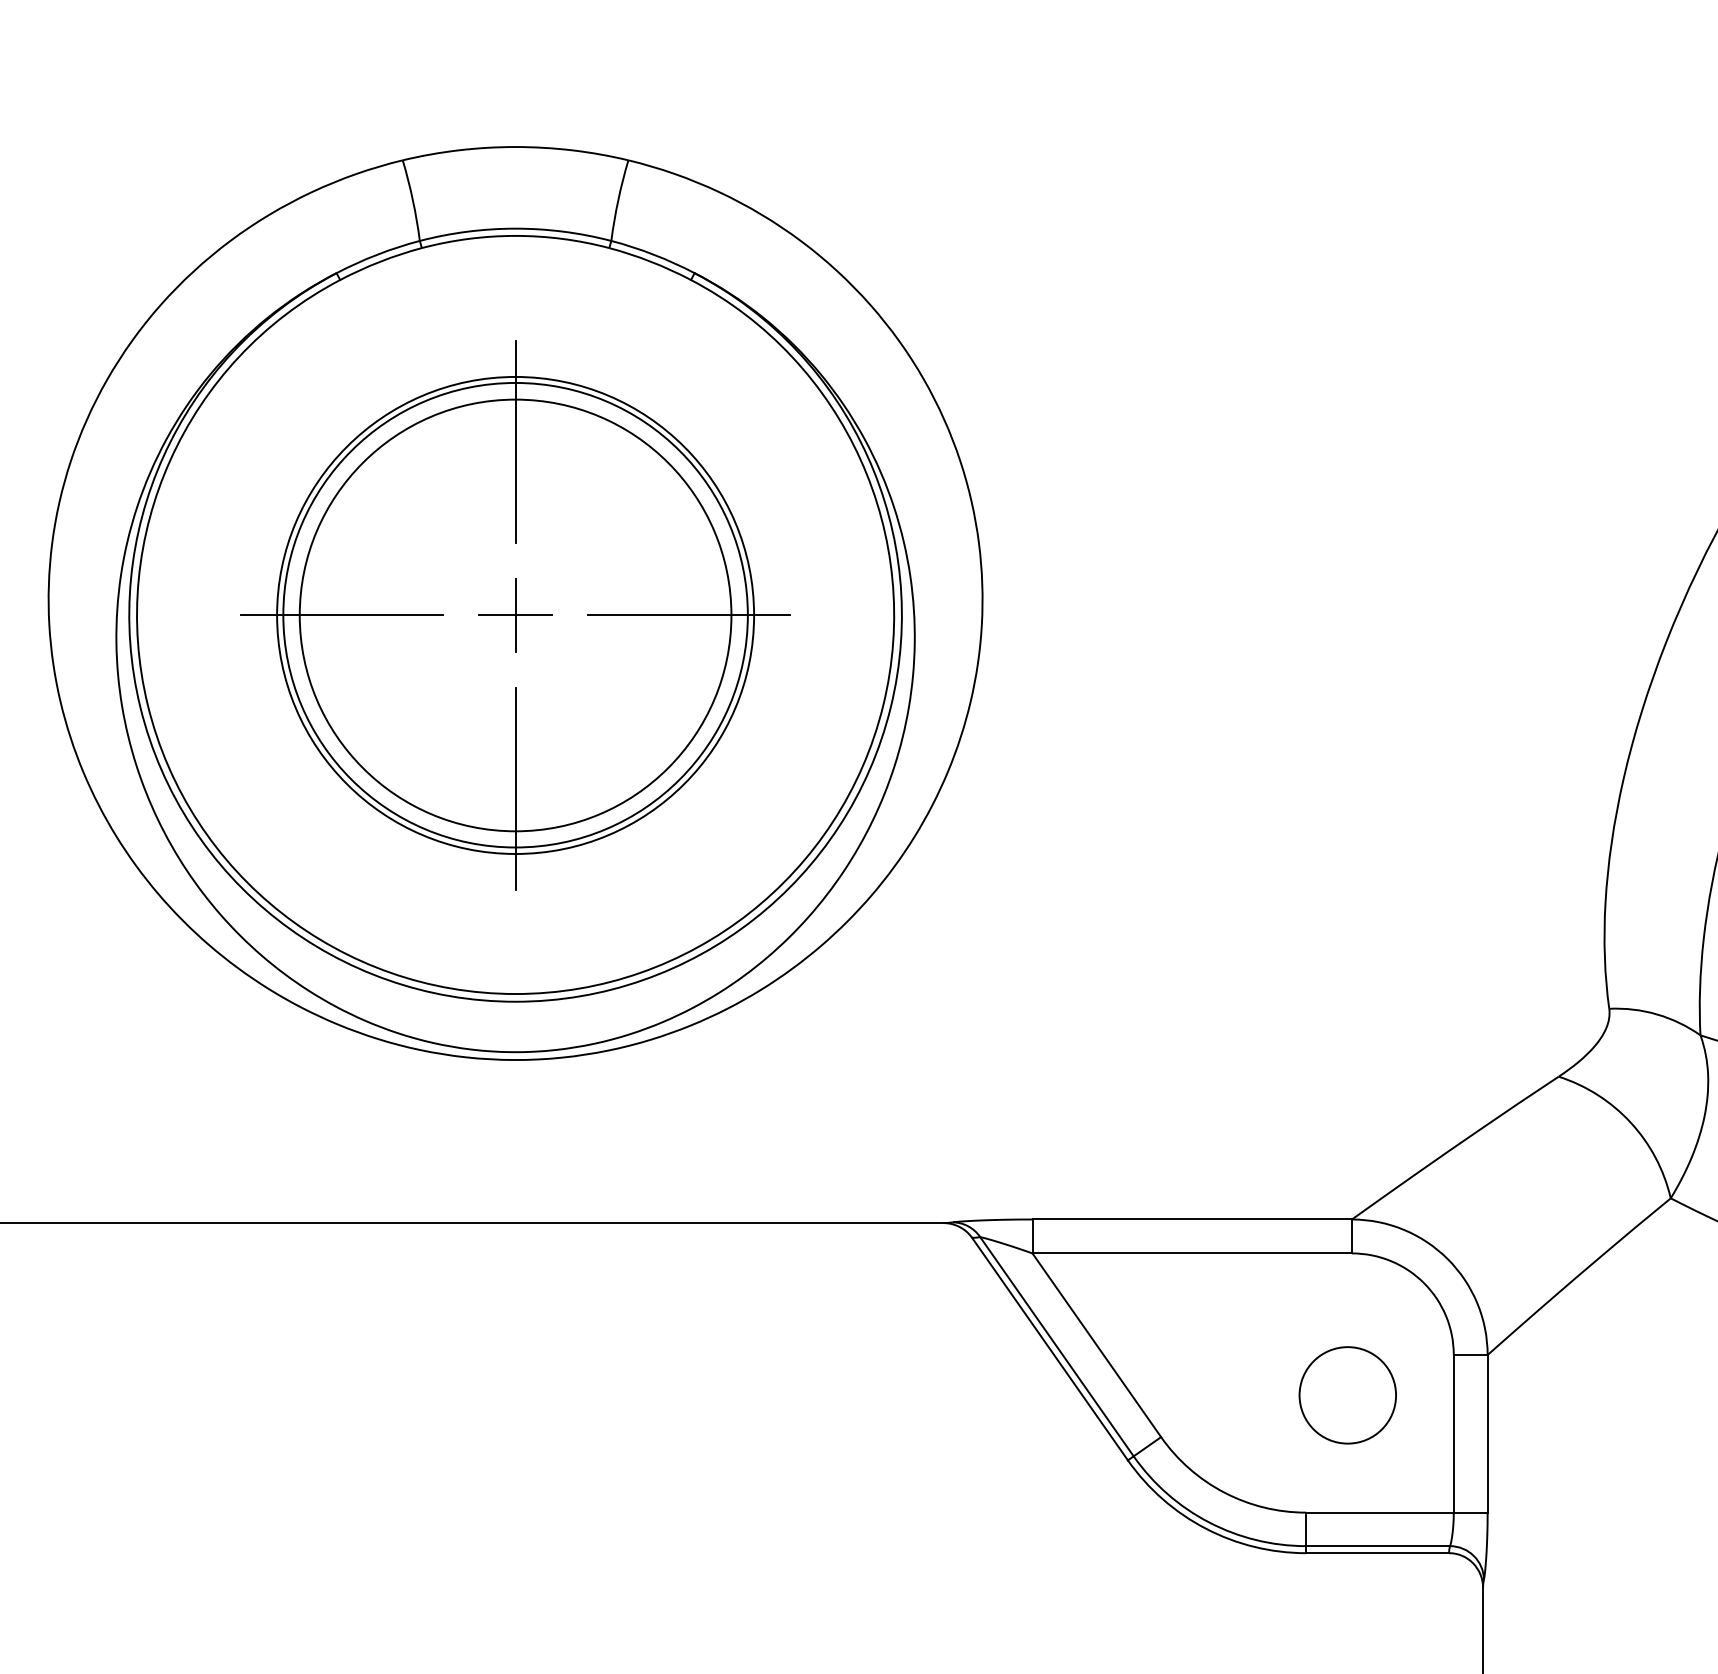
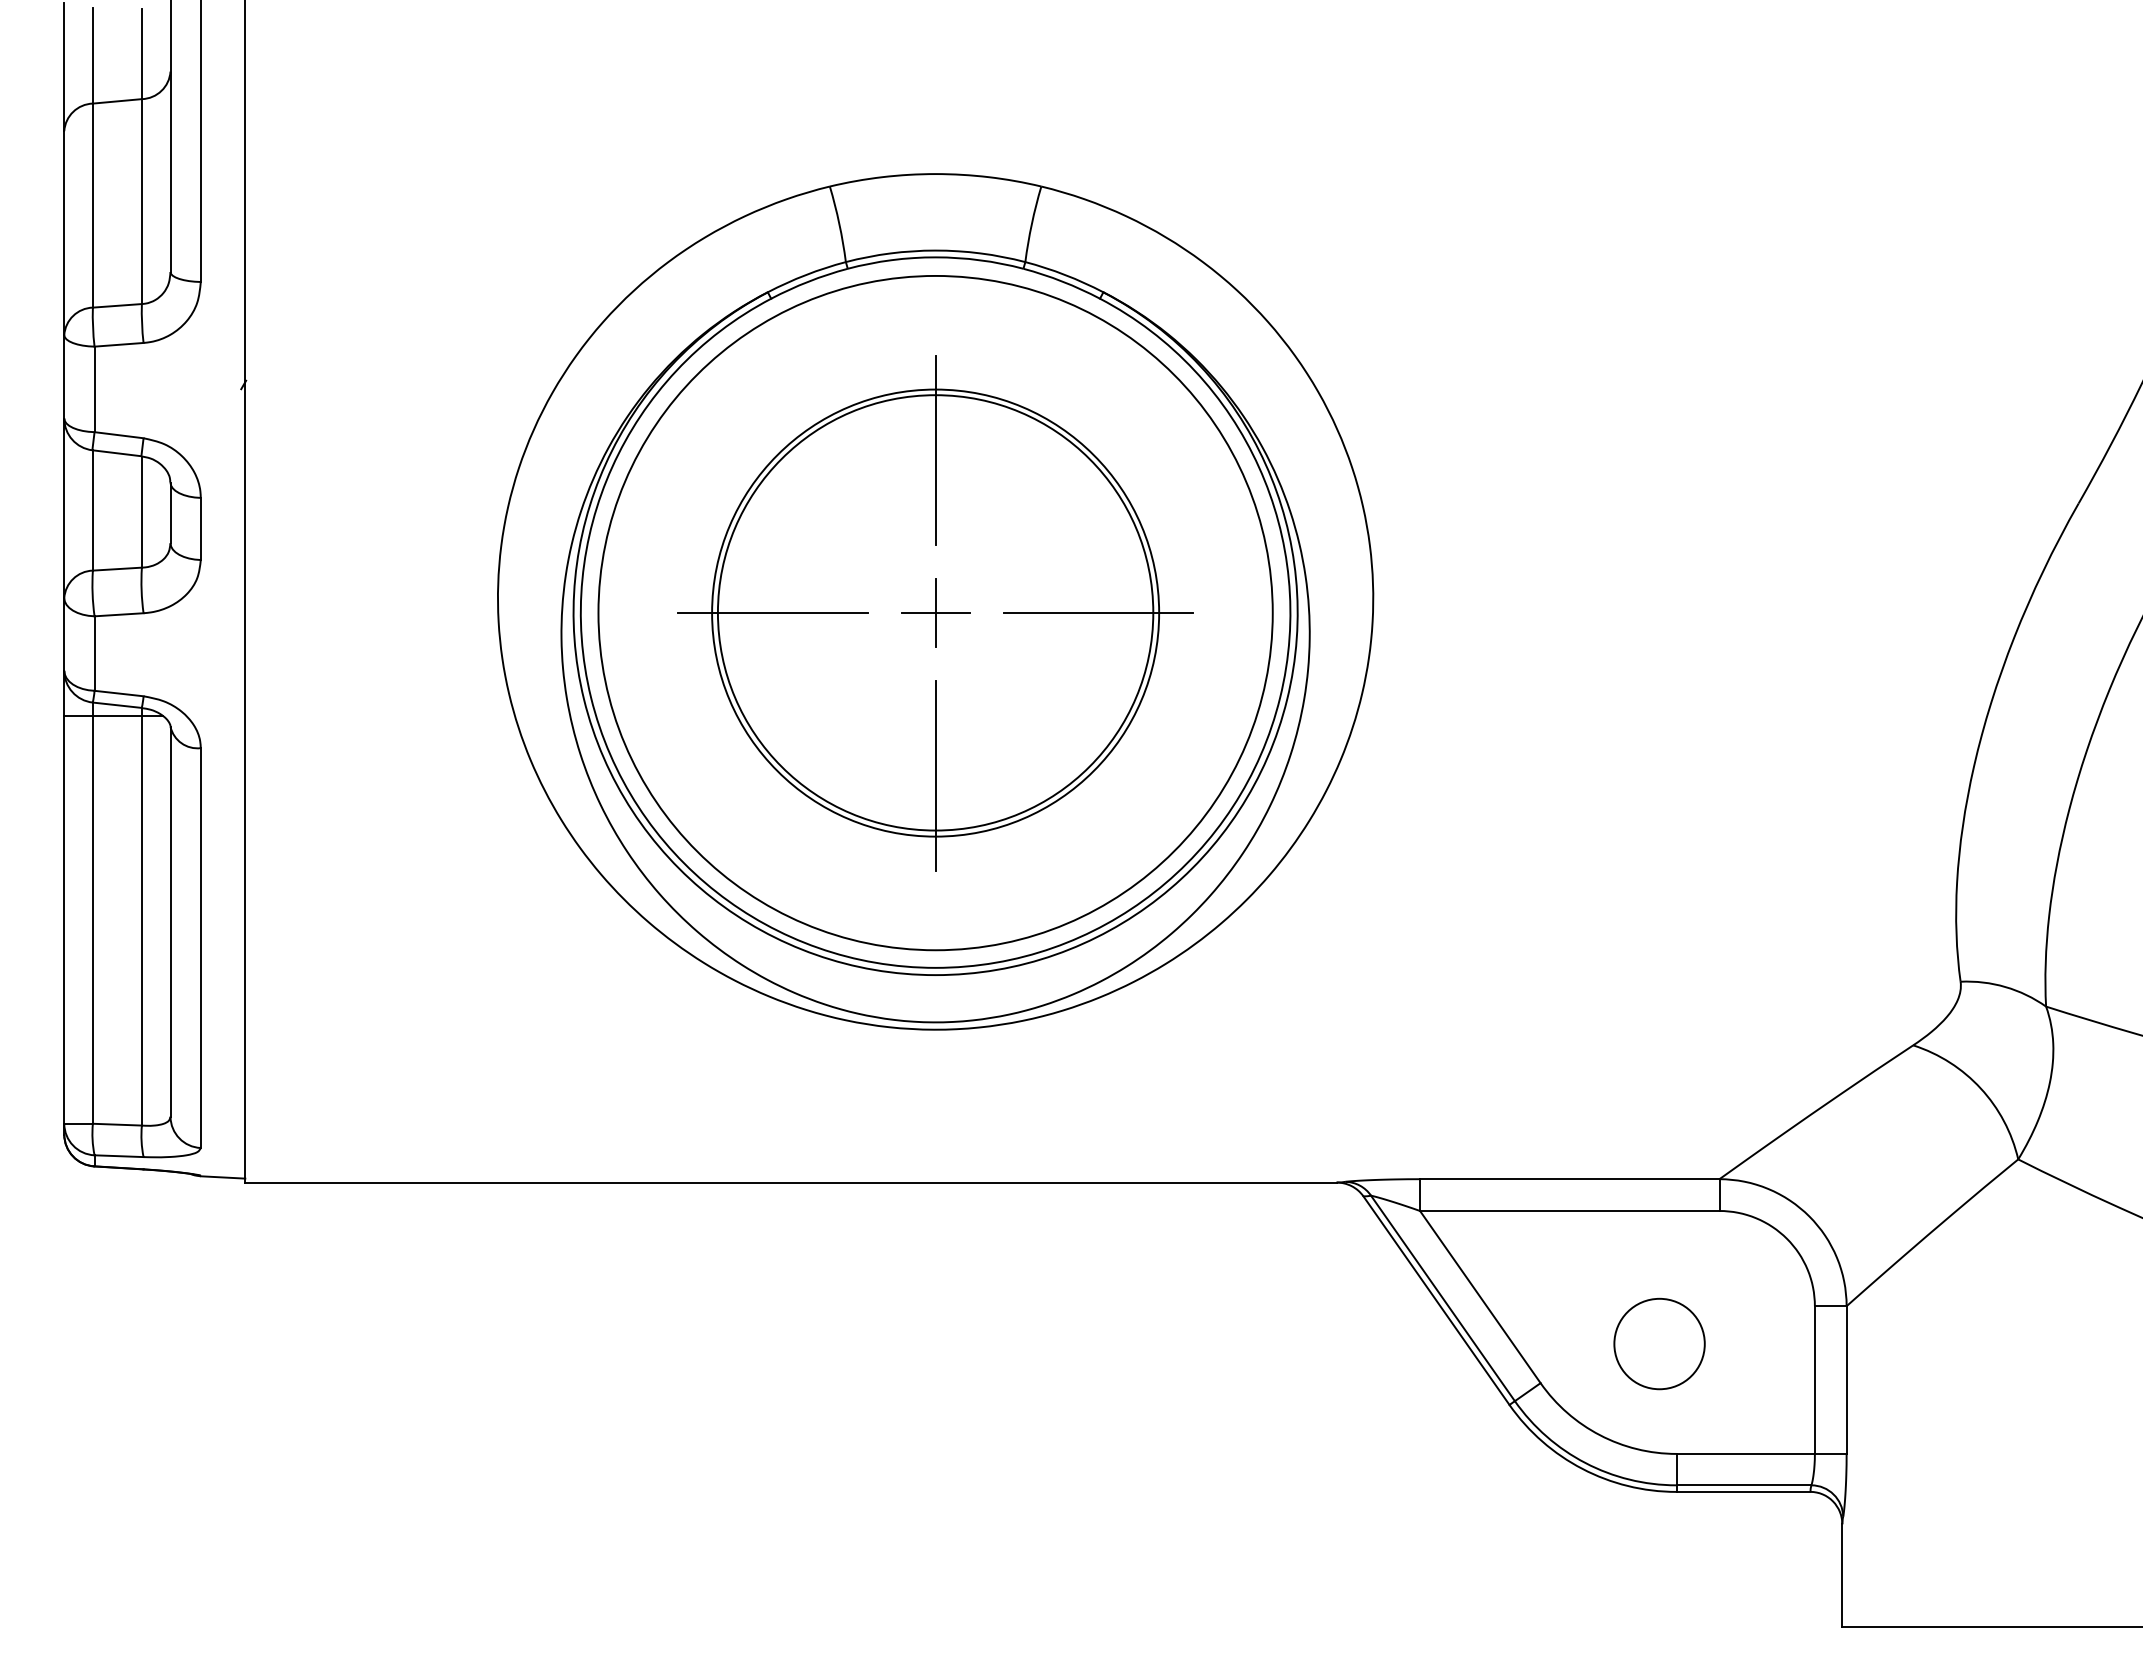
circle: (515, 614) -> (935, 612), size x1.67
circle: (1347, 1394) -> (1659, 1343), moved

